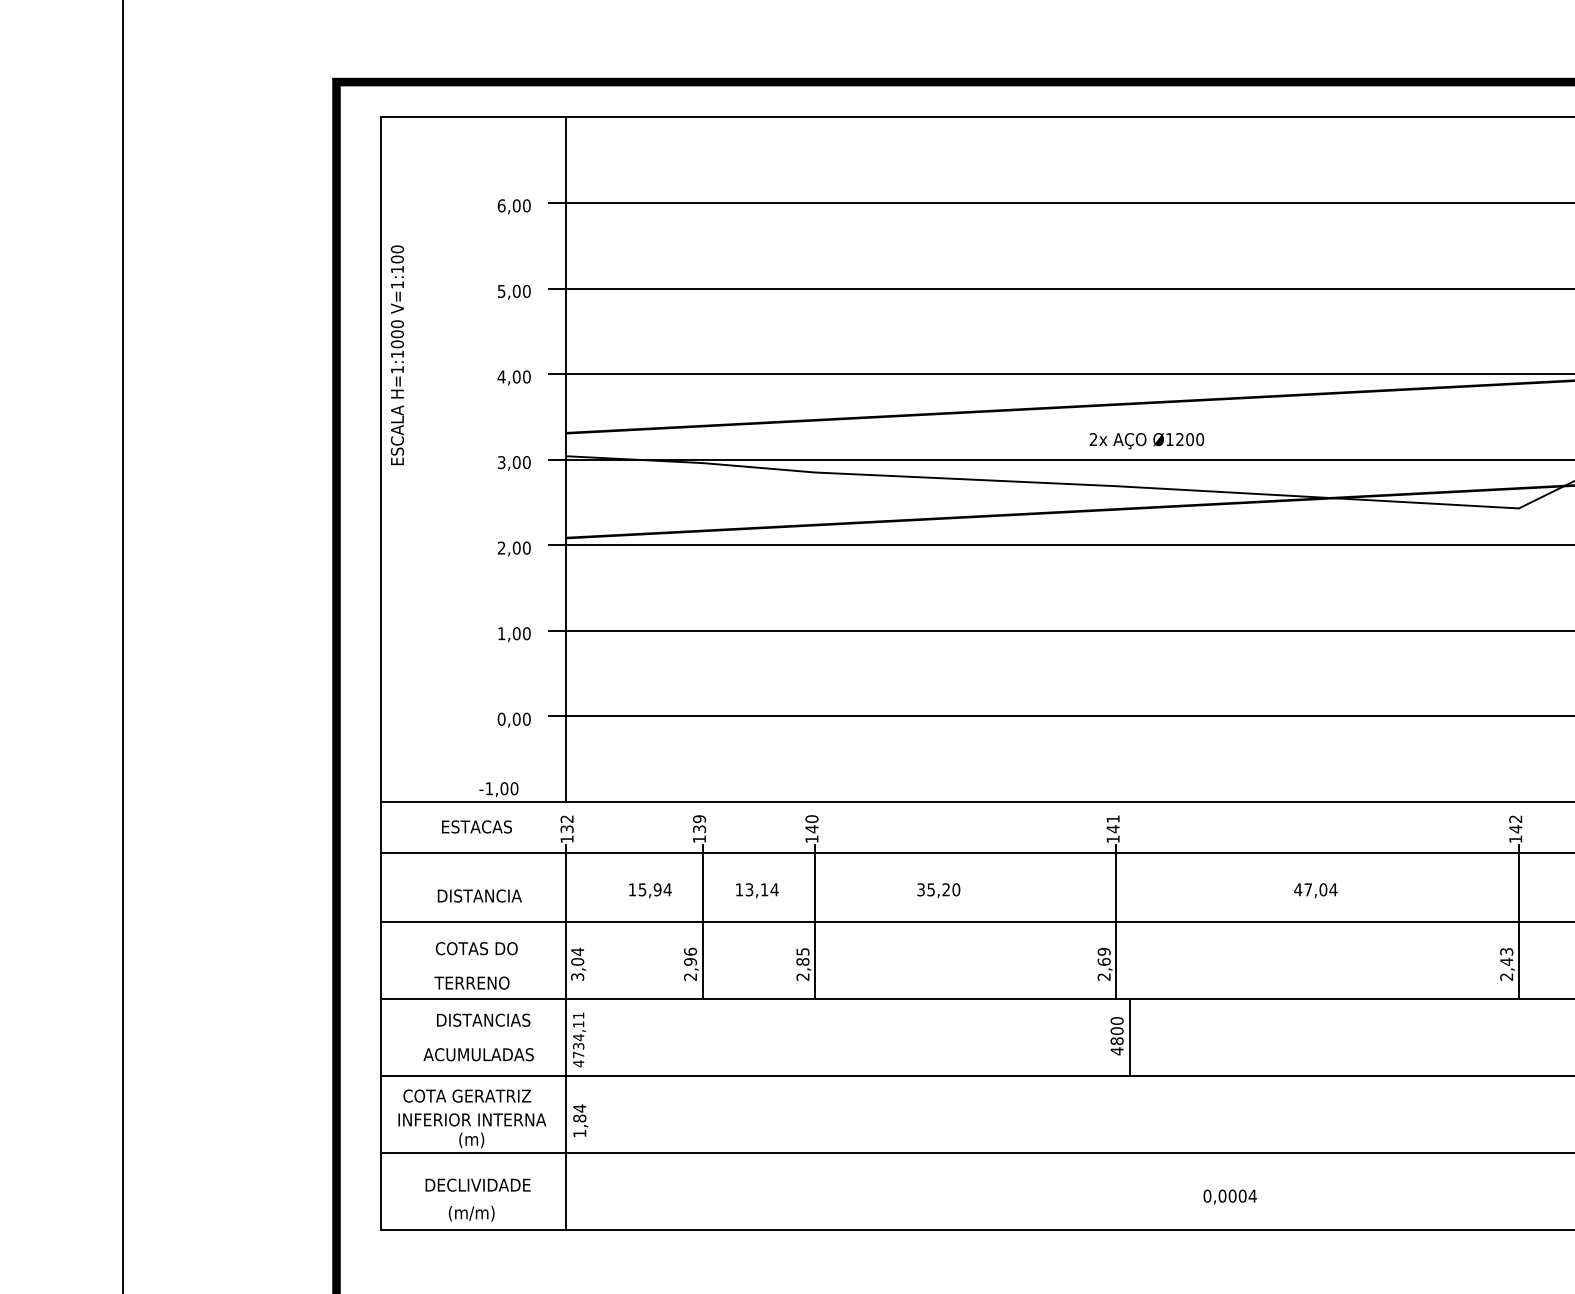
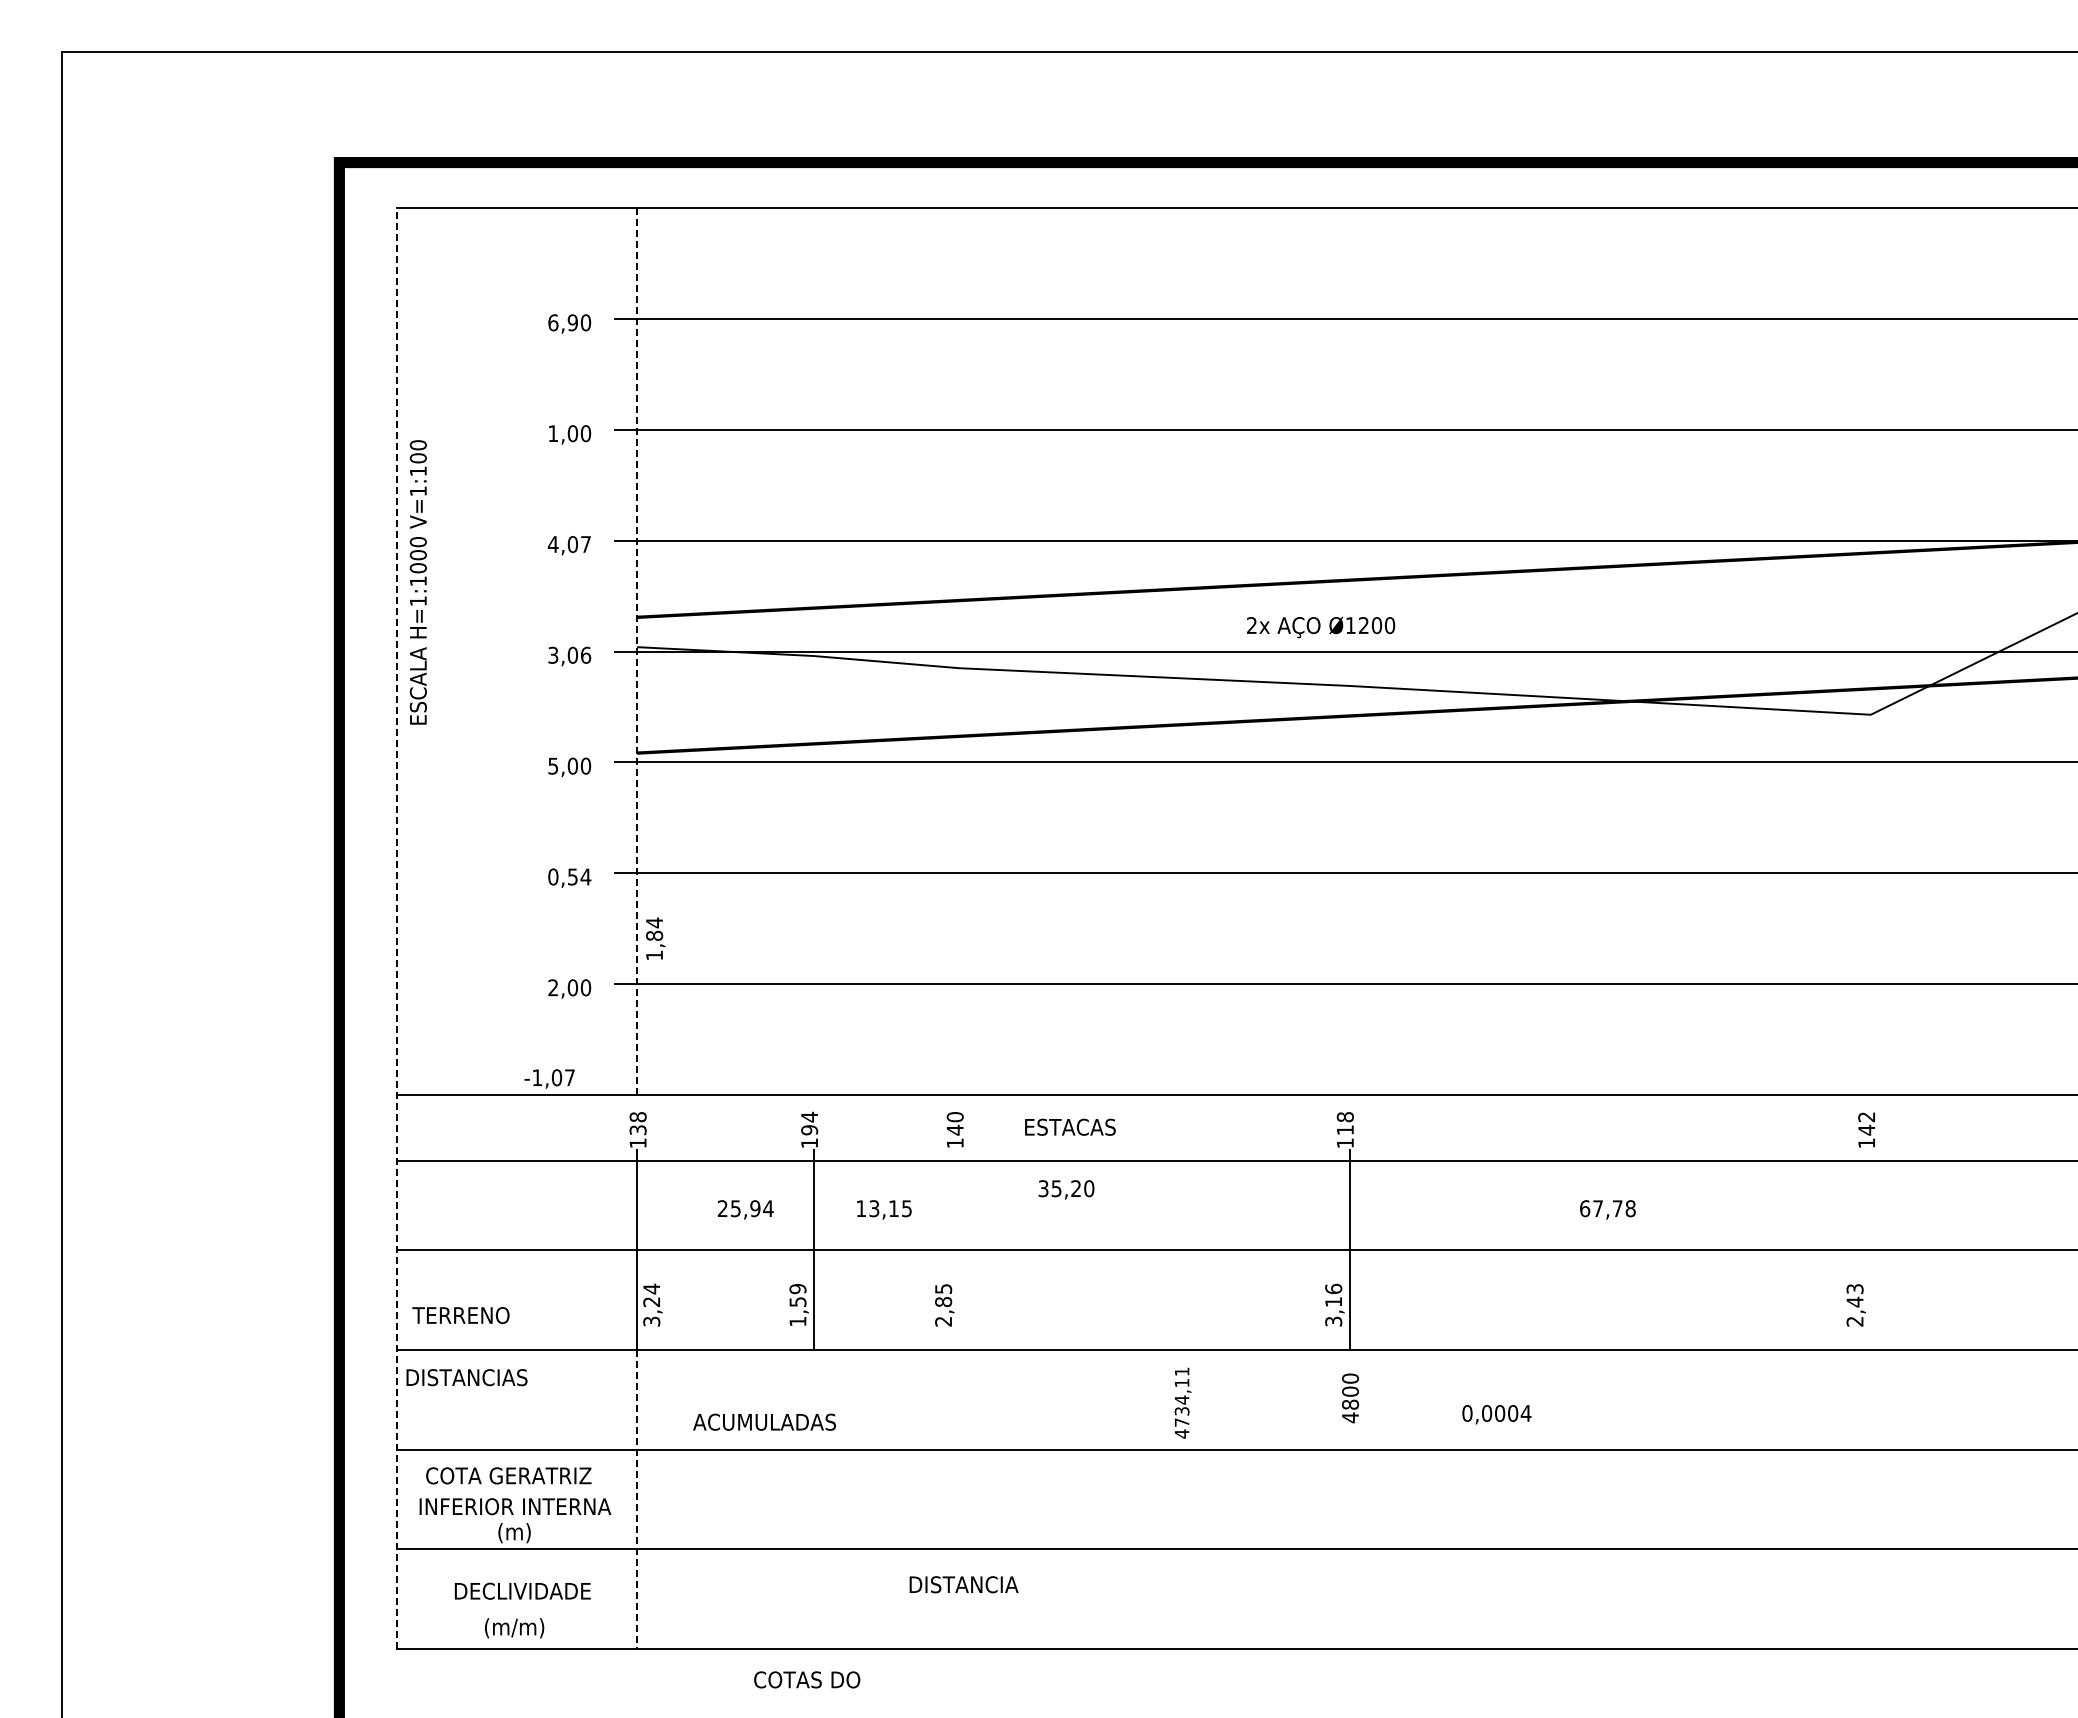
text: (516, 205) -> (572, 322), 6,00 -> 6,90
text: (501, 291) -> (553, 433), 5,00 -> 1,00
text: (396, 355) -> (417, 582), moved
text: (526, 376) -> (585, 544), 4,00 -> 4,07
text: (1147, 441) -> (1321, 627), moved
line: (566, 459) -> (637, 651), solid -> dashed
text: (527, 461) -> (586, 654), 3,00 -> 3,06
text: (501, 547) -> (553, 765), 2,00 -> 5,00
text: (514, 633) -> (569, 876), 1,00 -> 0,54
line: (381, 673) -> (397, 928), solid -> dashed
text: (501, 719) -> (553, 987), 0,00 -> 2,00
text: (514, 788) -> (570, 1077), -1,00 -> -1,07
text: (566, 819) -> (637, 1117), 132 -> 138
text: (699, 824) -> (809, 1123), 139 -> 194
text: (1112, 824) -> (1344, 1123), 141 -> 118
text: (477, 826) -> (1070, 1126), moved
text: (632, 889) -> (722, 1208), 15,94 -> 25,94
text: (774, 889) -> (906, 1208), 13,14 -> 13,15
text: (1315, 889) -> (1607, 1208), 47,04 -> 67,78
text: (938, 890) -> (1066, 1189), moved
text: (479, 895) -> (963, 1584), moved
line: (815, 921) -> (959, 1249), removed
line: (1518, 921) -> (1870, 1249), removed
text: (477, 948) -> (807, 1679), moved
text: (577, 962) -> (651, 1302), 3,04 -> 3,24
text: (690, 963) -> (797, 1304), 2,96 -> 1,59
text: (1104, 963) -> (1333, 1304), 2,69 -> 3,16
text: (471, 983) -> (460, 1315), moved
text: (483, 1020) -> (466, 1377), moved
line: (1130, 1037) -> (1367, 1399), removed
text: (578, 1039) -> (1182, 1402), moved
text: (478, 1054) -> (764, 1421), moved
line: (566, 1114) -> (637, 1499), solid -> dashed
text: (580, 1120) -> (655, 938), moved
text: (1229, 1196) -> (1496, 1414), moved

